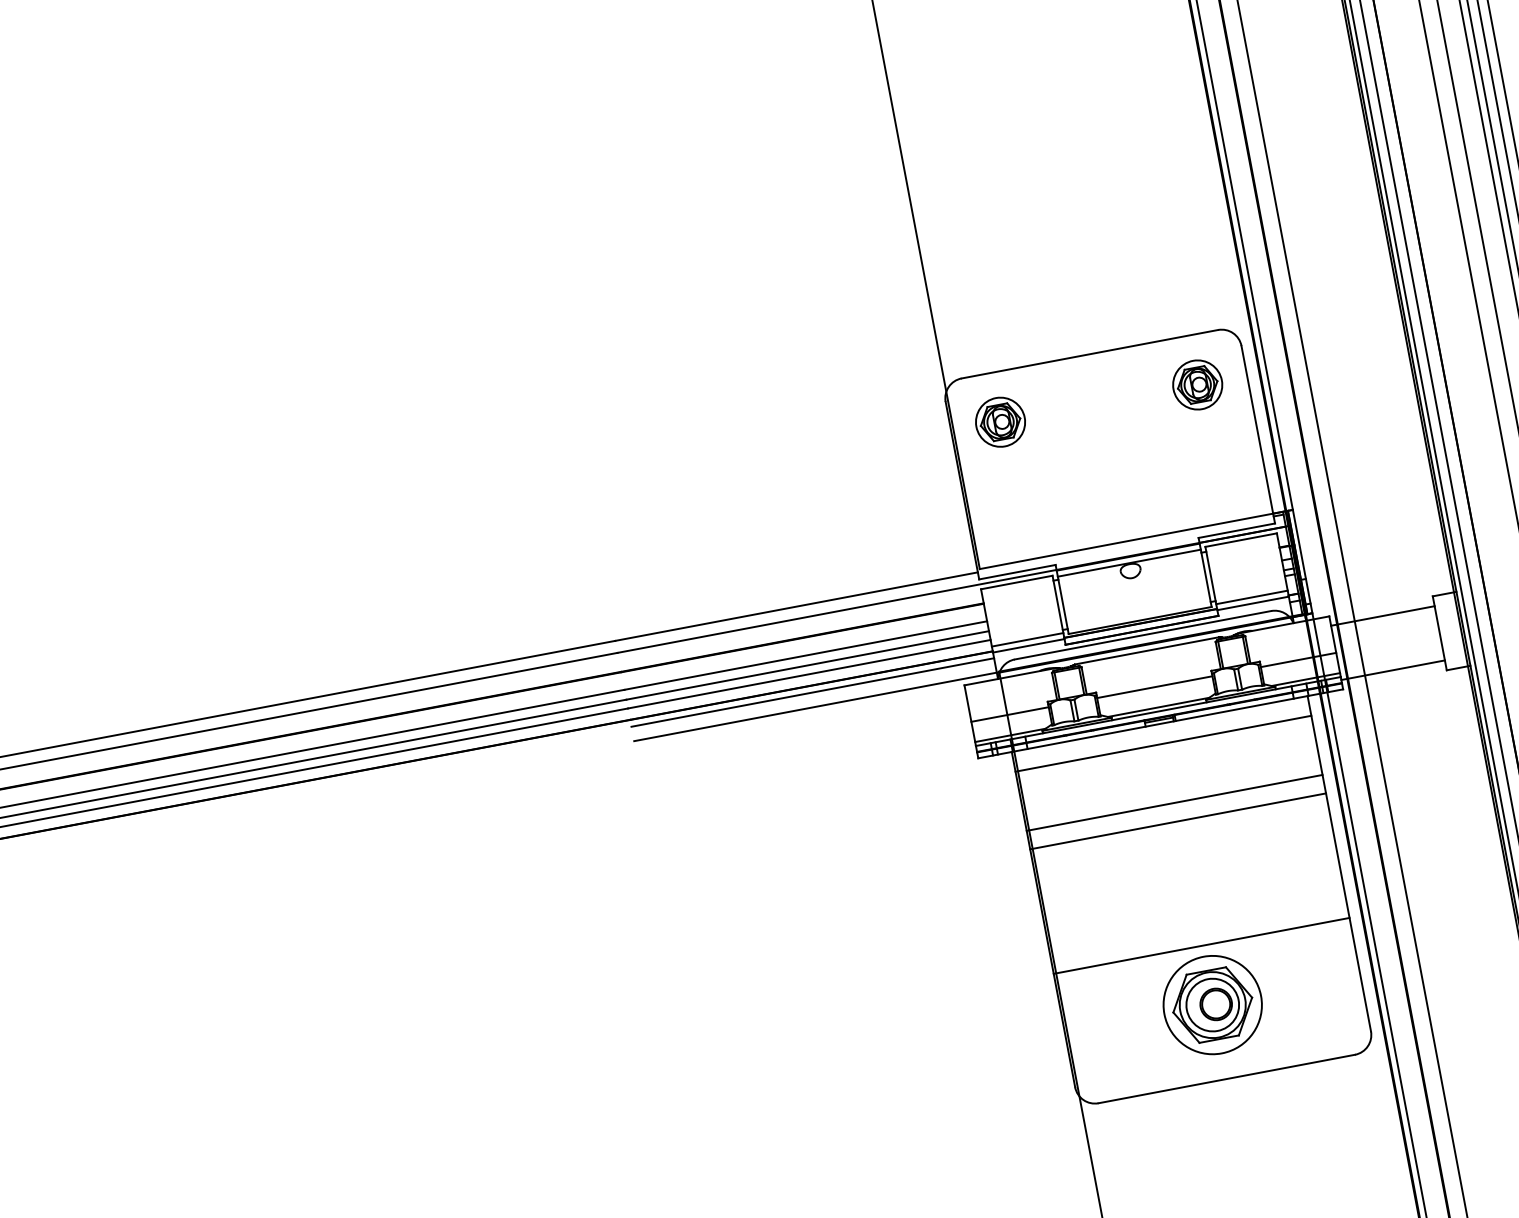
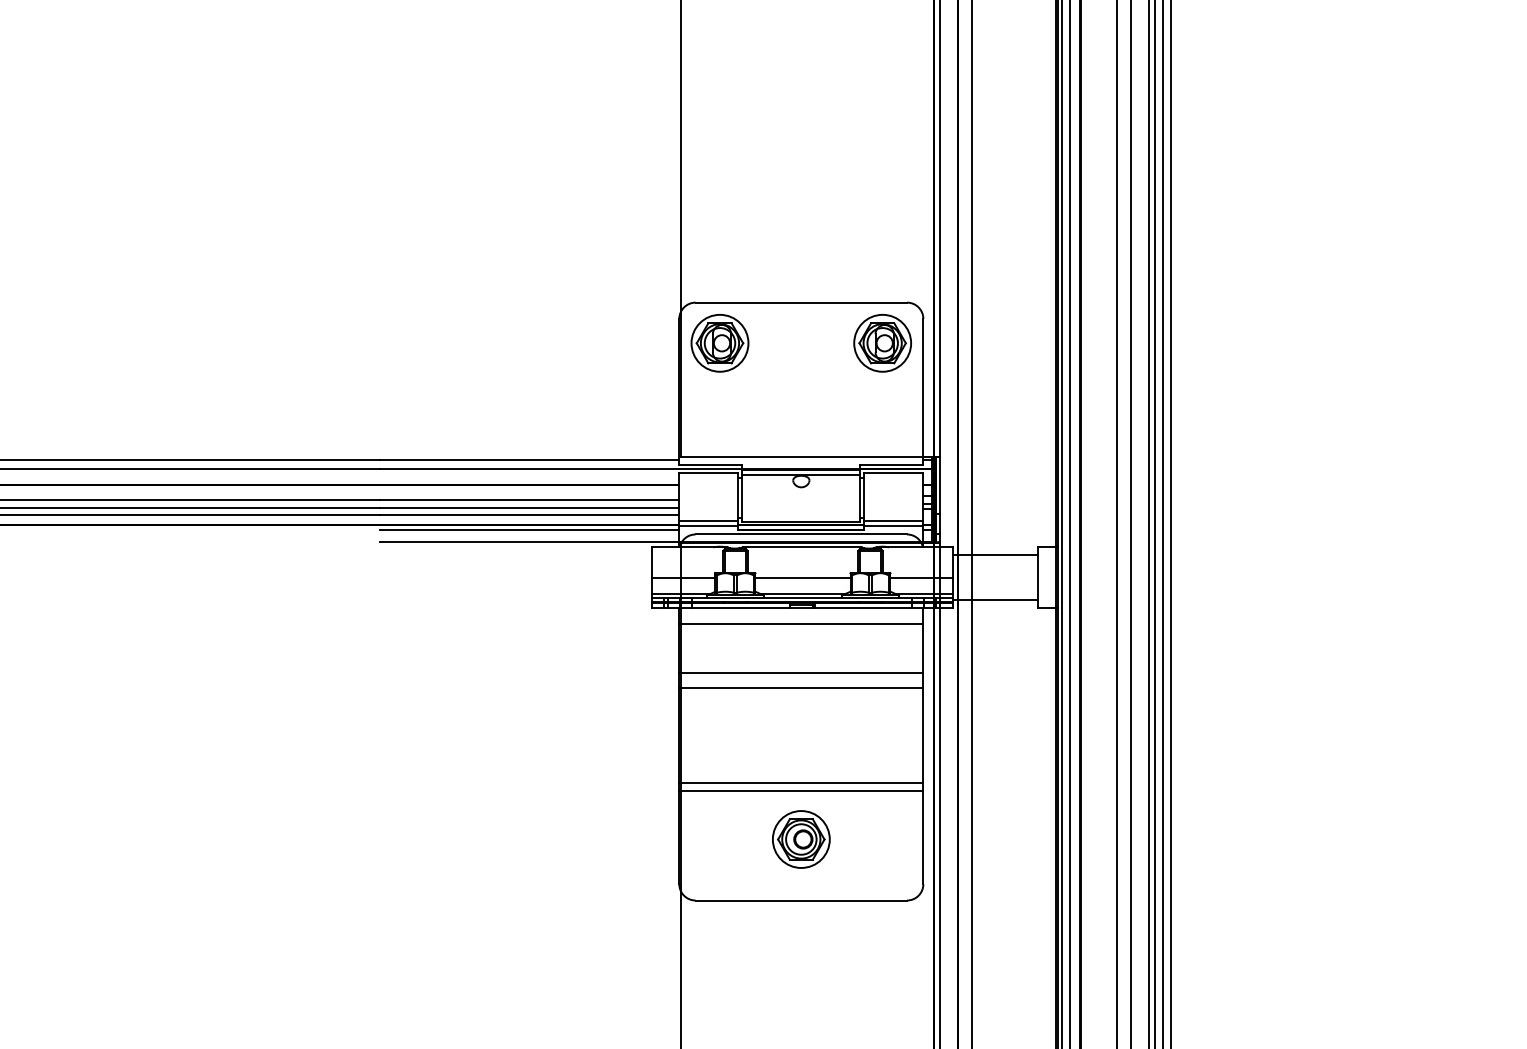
part: (1197, 385) -> (882, 343), size x1.43
part: (1000, 422) -> (719, 343), size x1.43
line: (1200, 937) -> (801, 783), added
part: (1213, 1005) -> (801, 839), size x0.71

